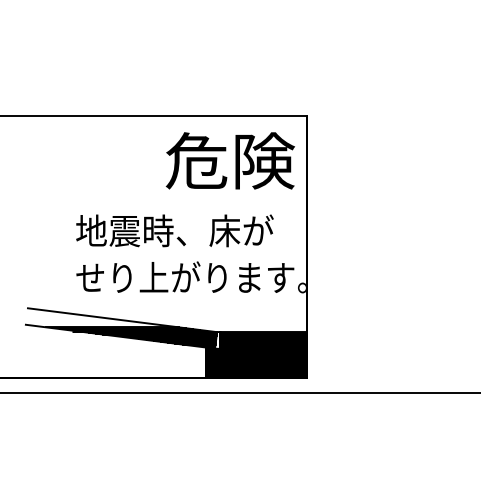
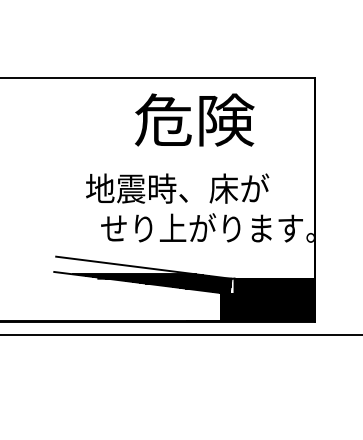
text: (229, 160) -> (193, 119), moved
text: (174, 230) -> (177, 188), moved

